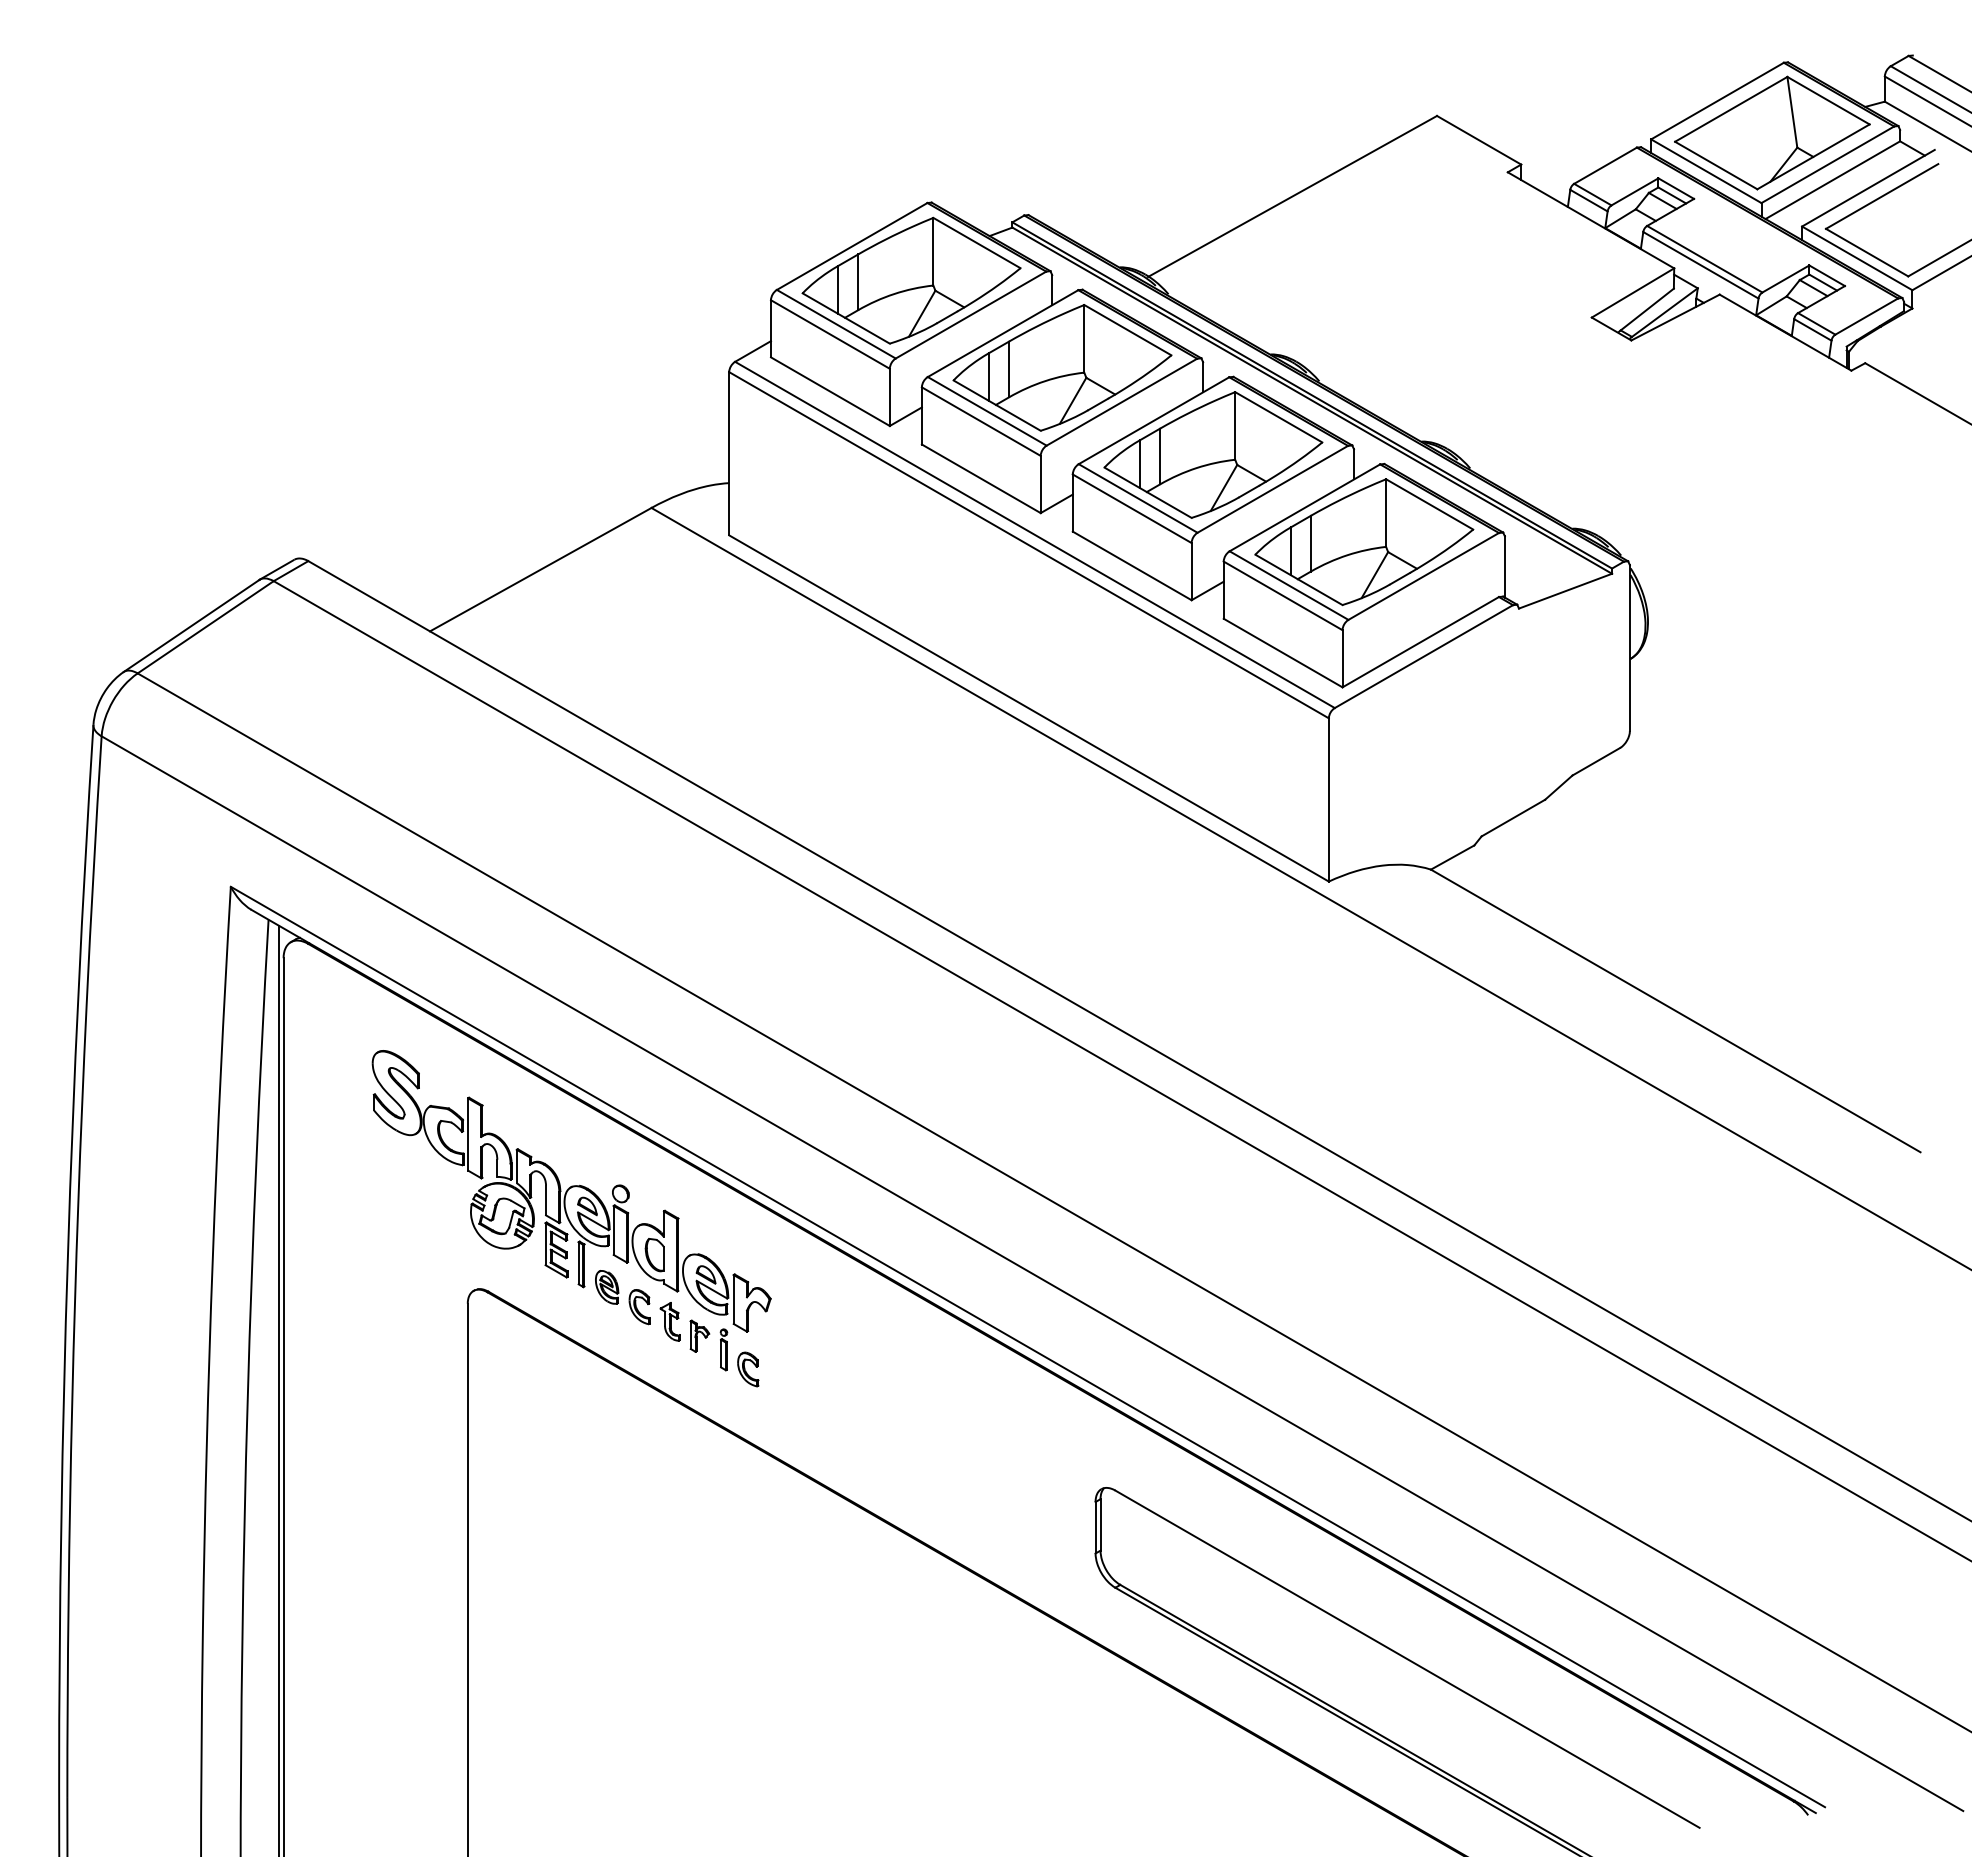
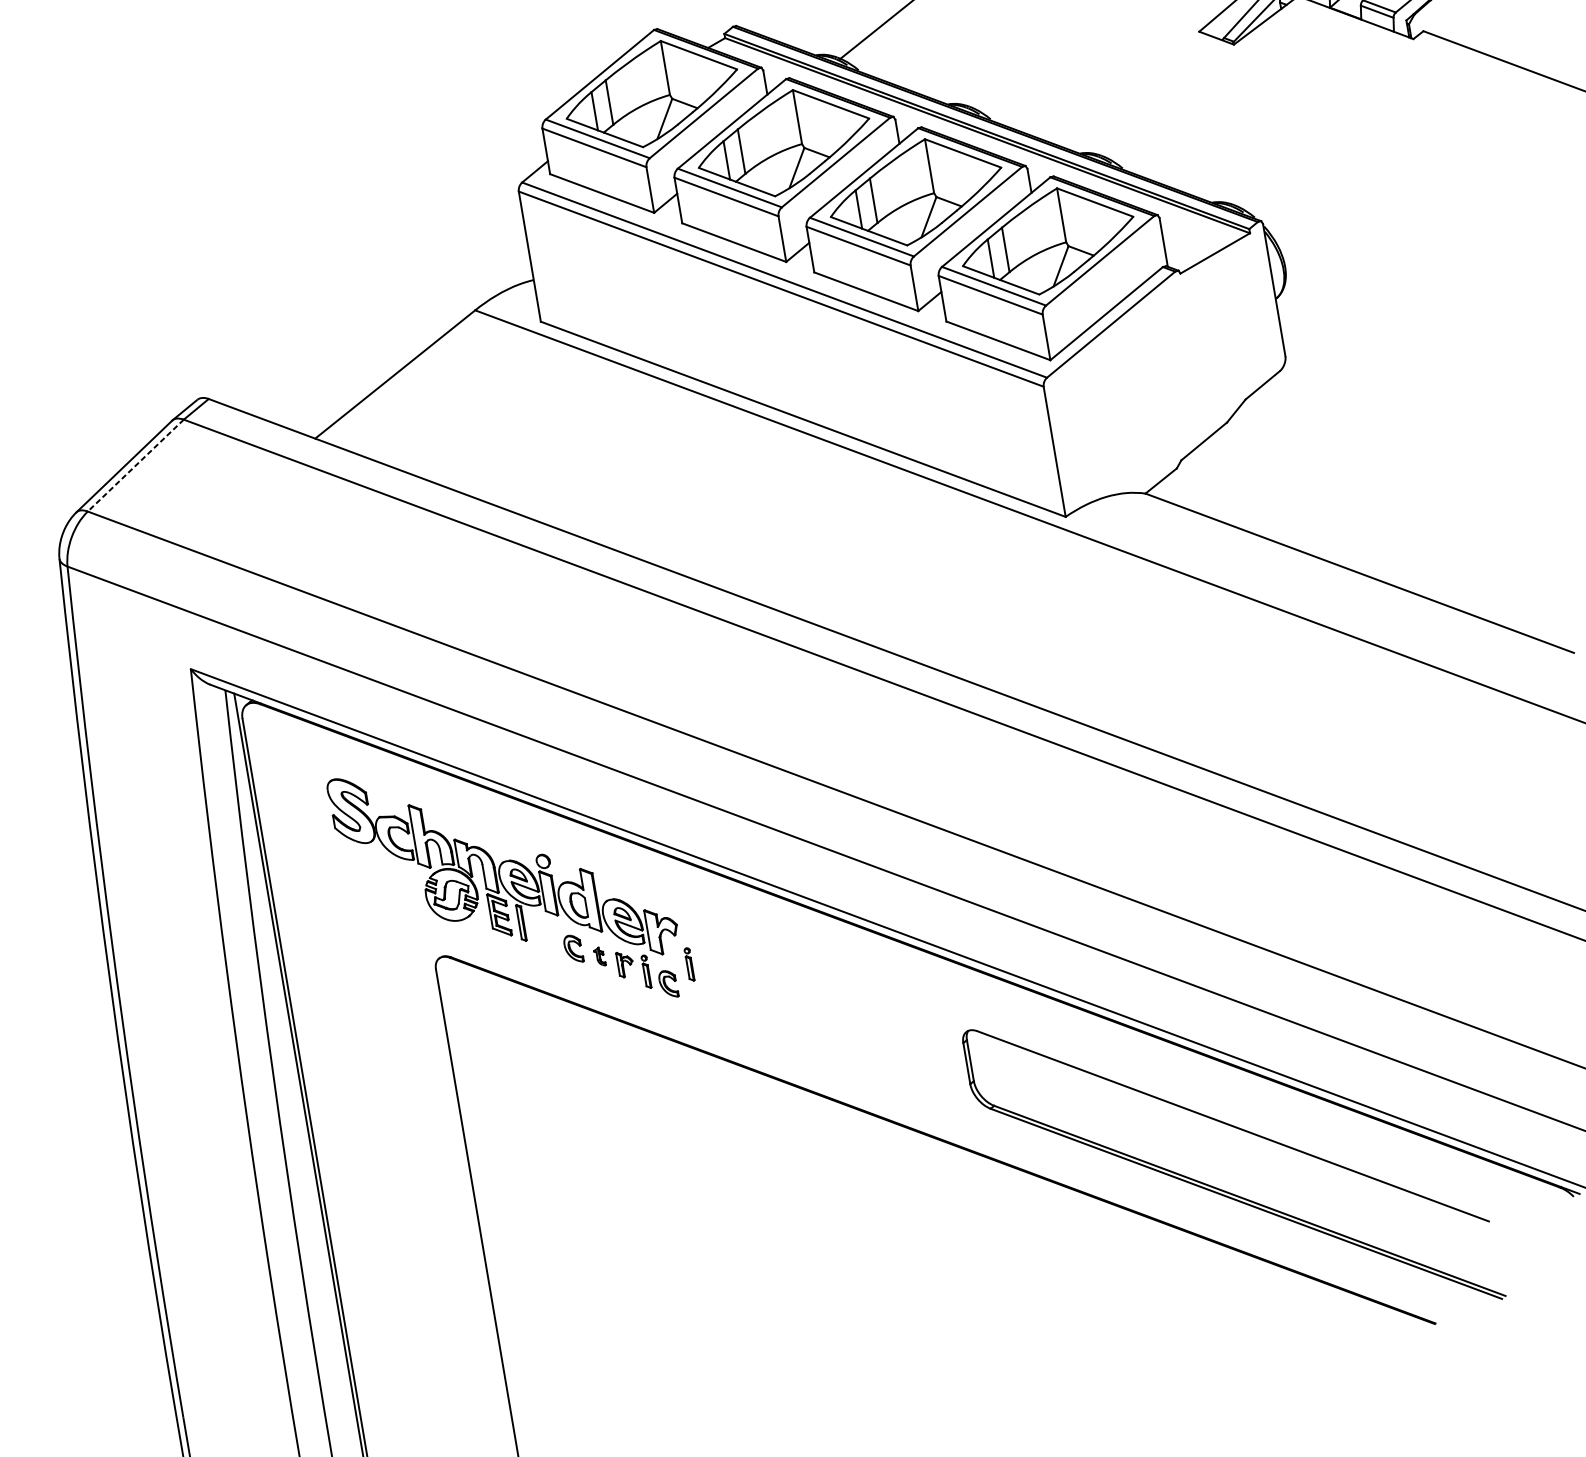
line: (205, 627) -> (135, 465), solid -> dashed
part: (607, 1287) -> (545, 937), removed
part: (669, 1321) -> (599, 956), size x0.6
part: (777, 1349) -> (689, 964), added

